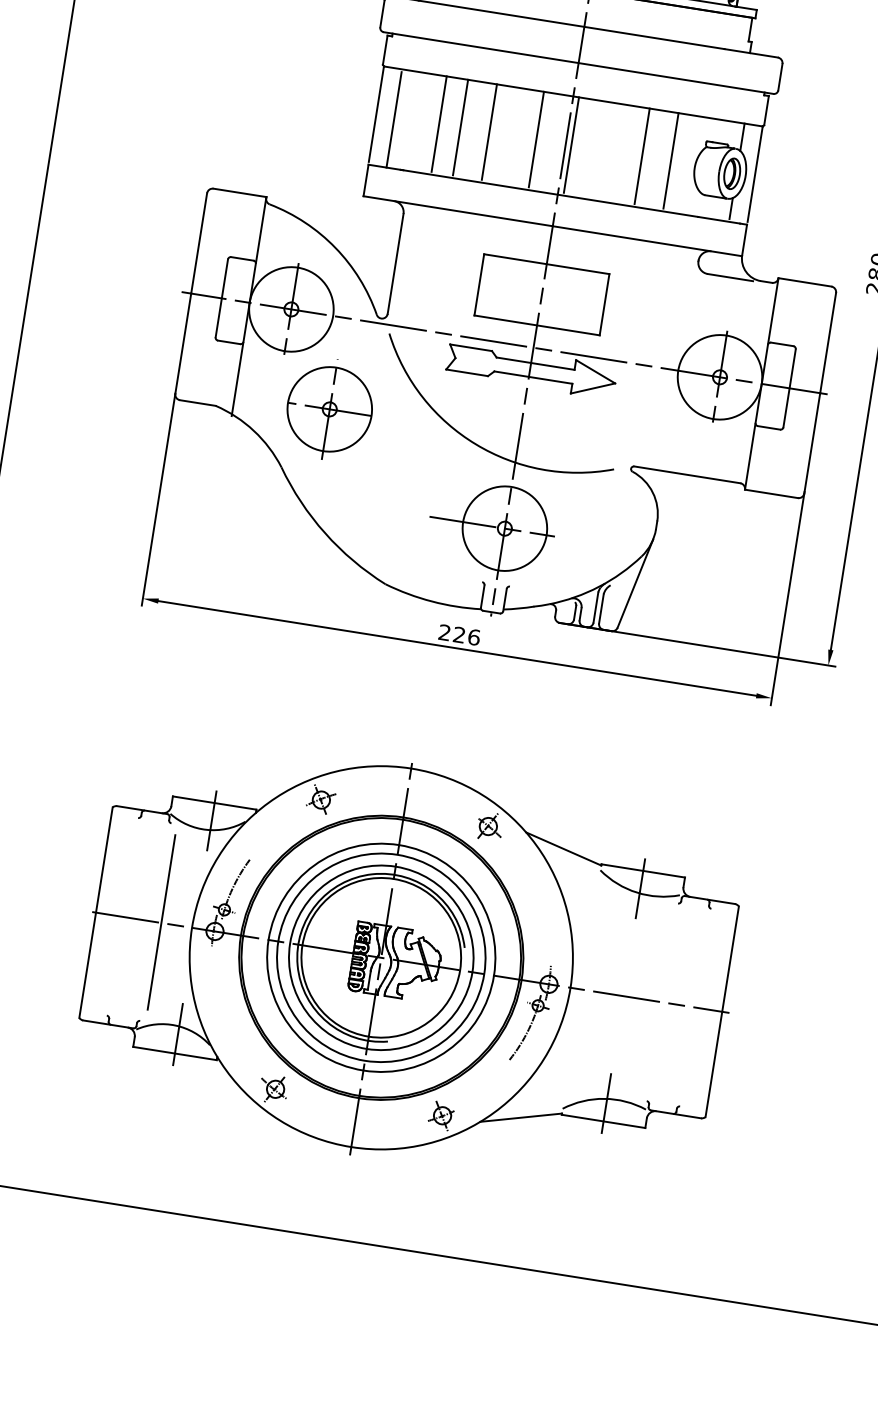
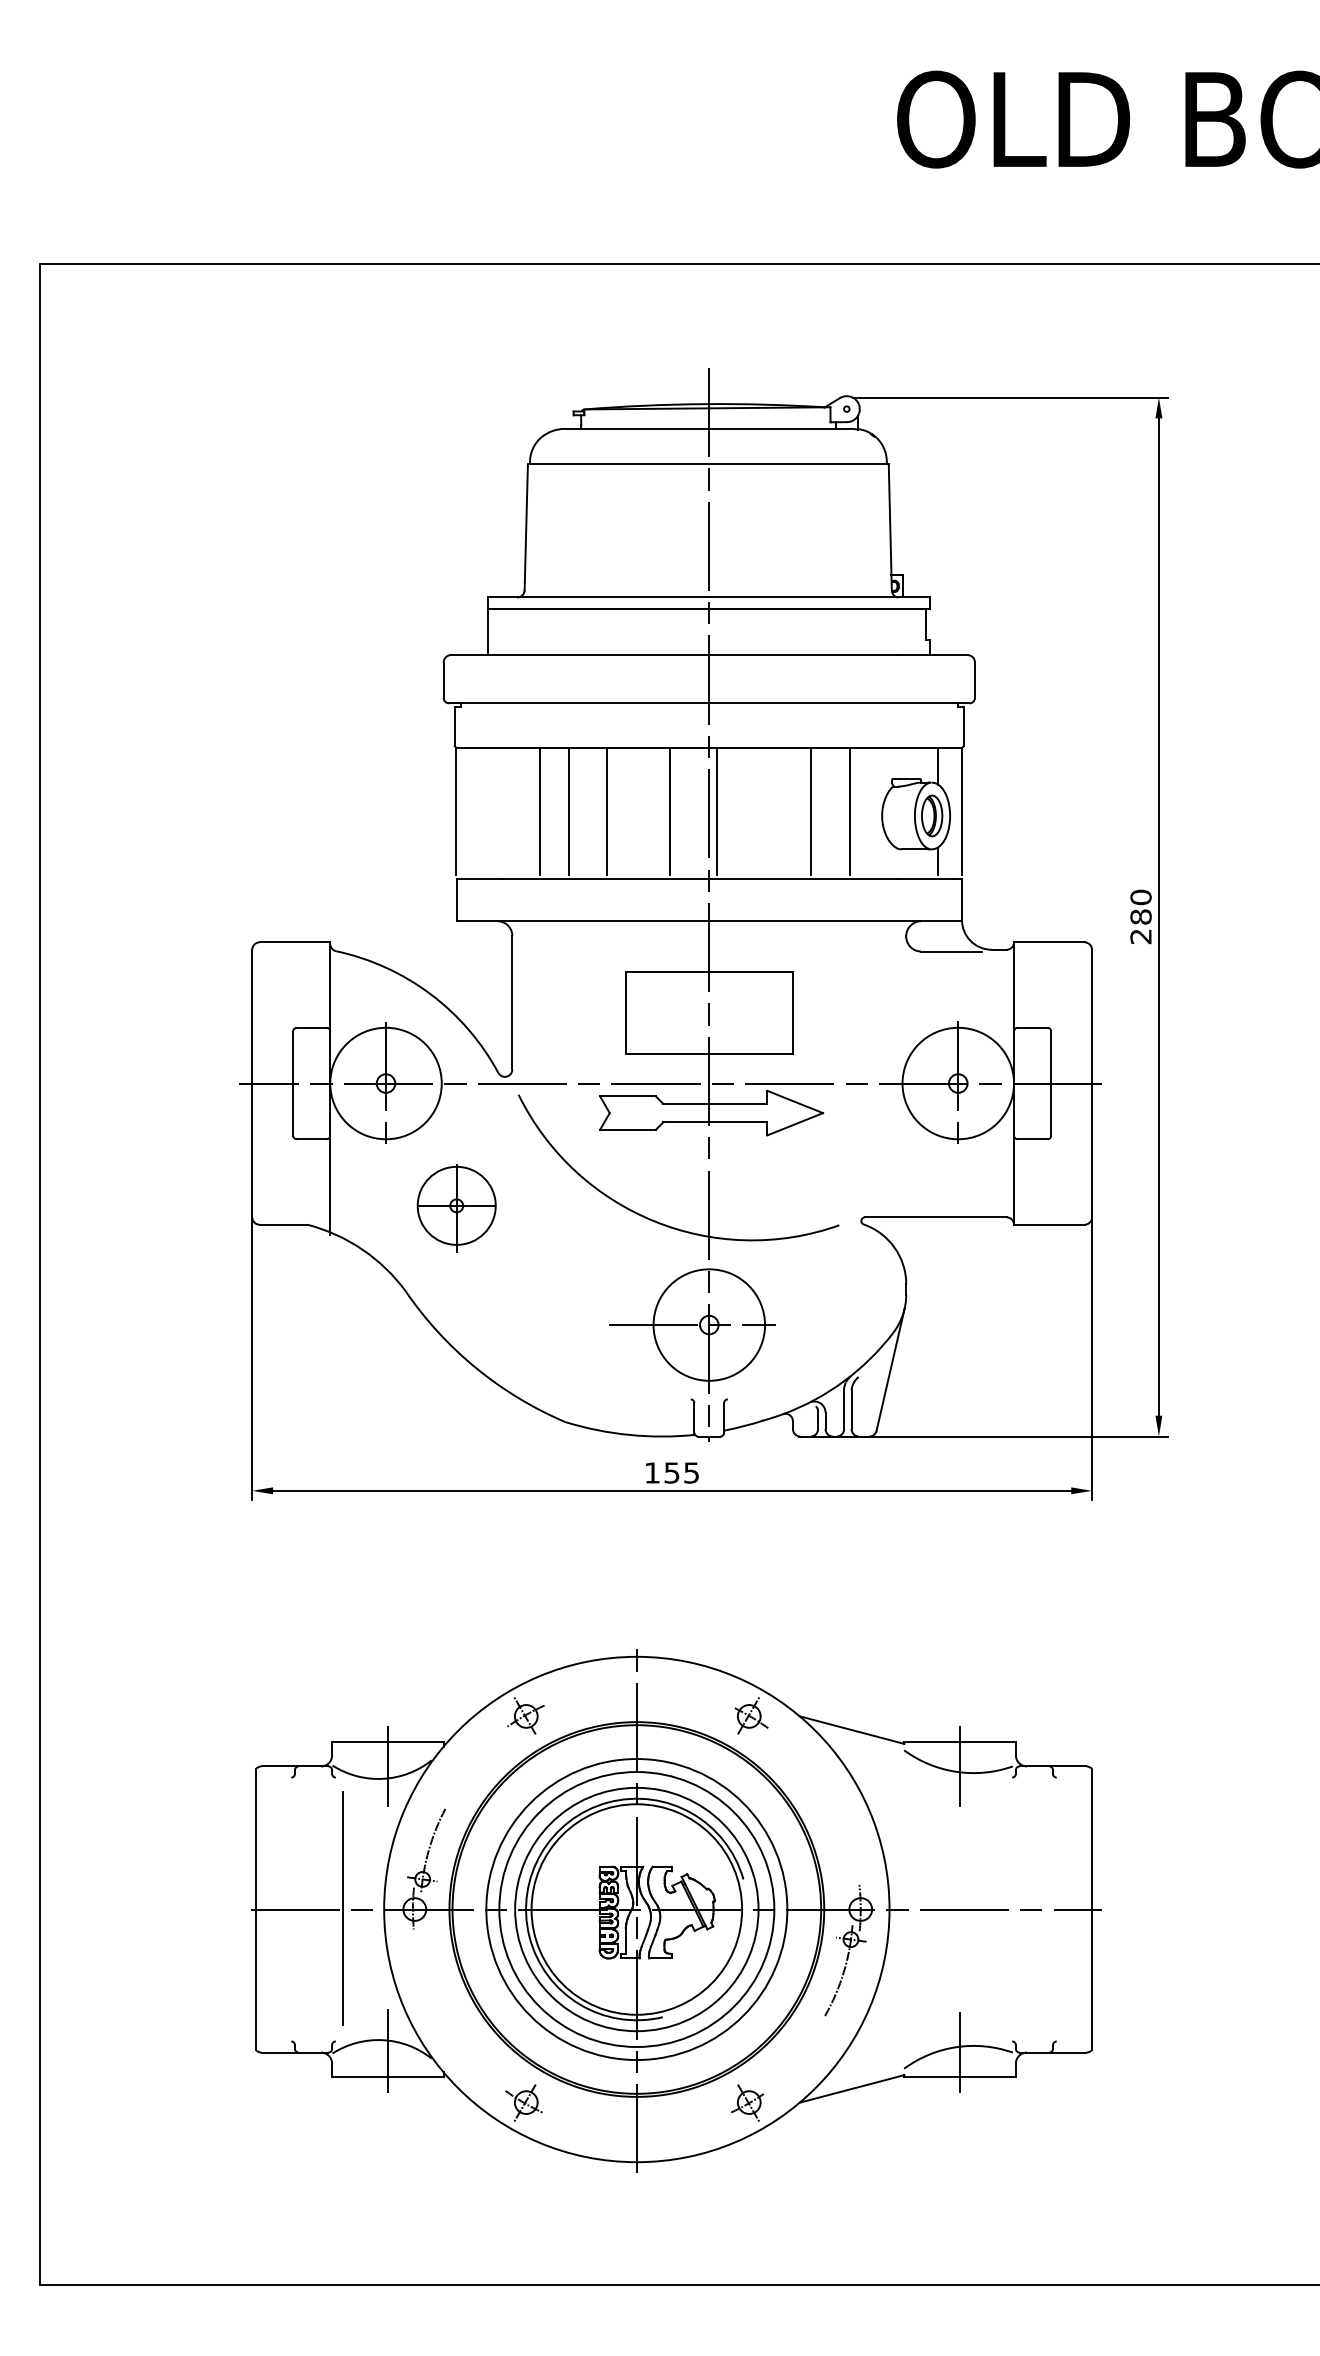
line: (393, 119) -> (480, 815), removed
part: (329, 409) -> (456, 1205), size x0.7
text: (459, 634) -> (672, 1472), 226 -> 155

